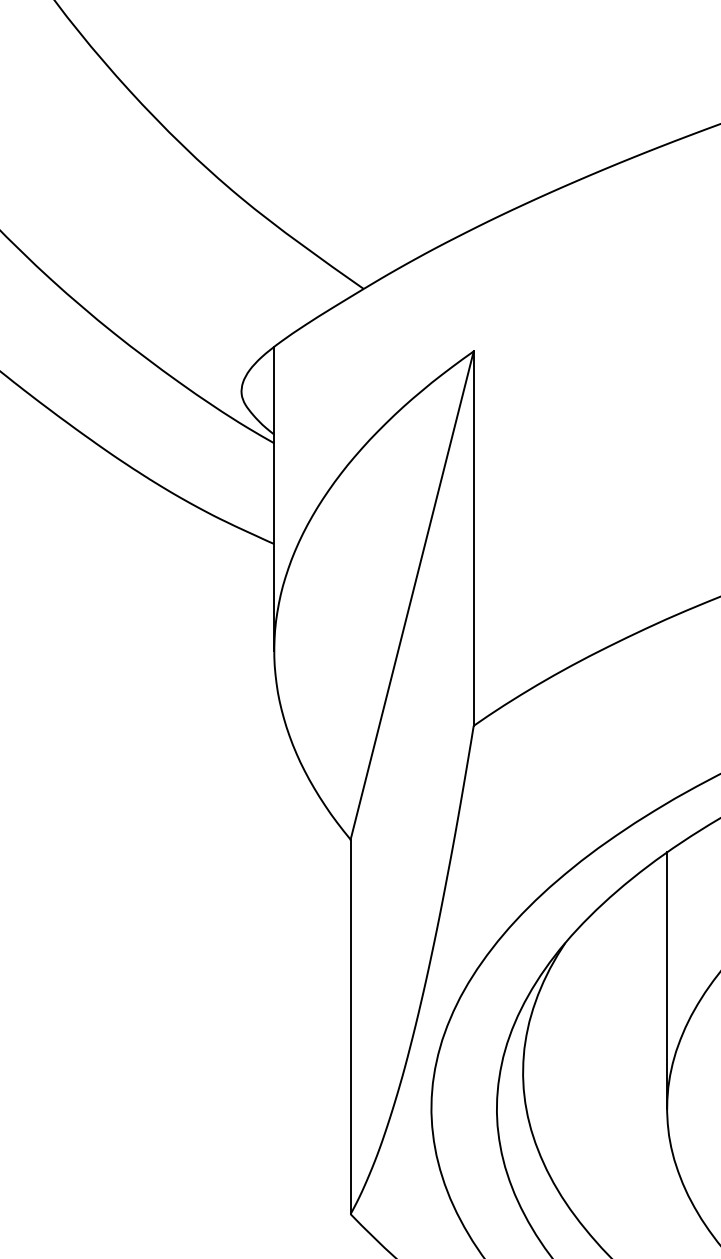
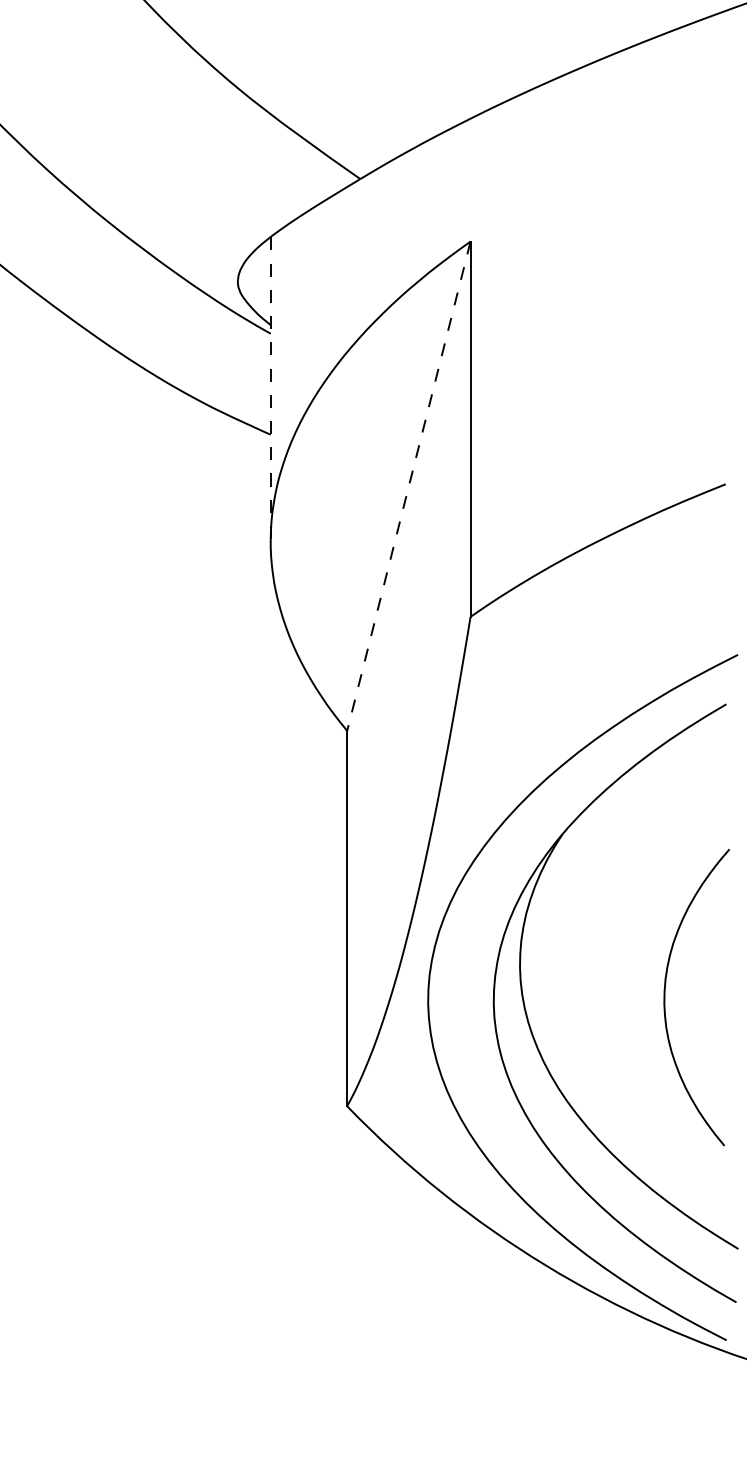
line: (274, 498) -> (270, 389), solid -> dashed
line: (411, 595) -> (408, 486), solid -> dashed
line: (667, 979) -> (664, 871), removed

